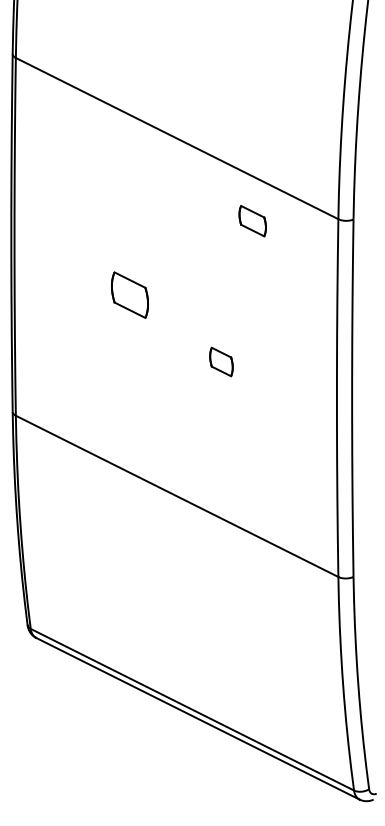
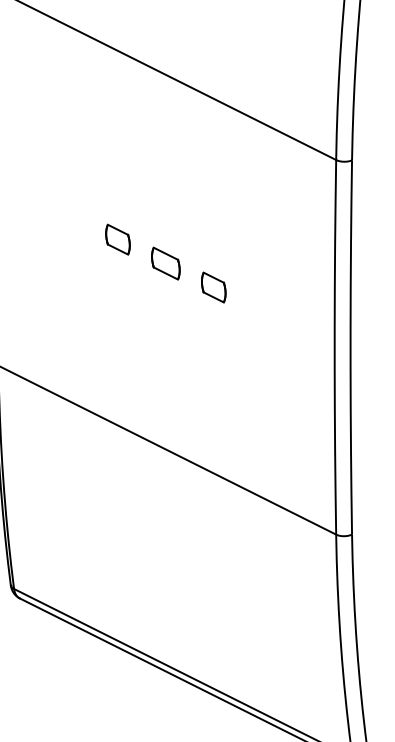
part: (252, 221) -> (165, 263), moved
part: (129, 295) -> (117, 239), size x0.62
part: (221, 361) -> (213, 287), moved

